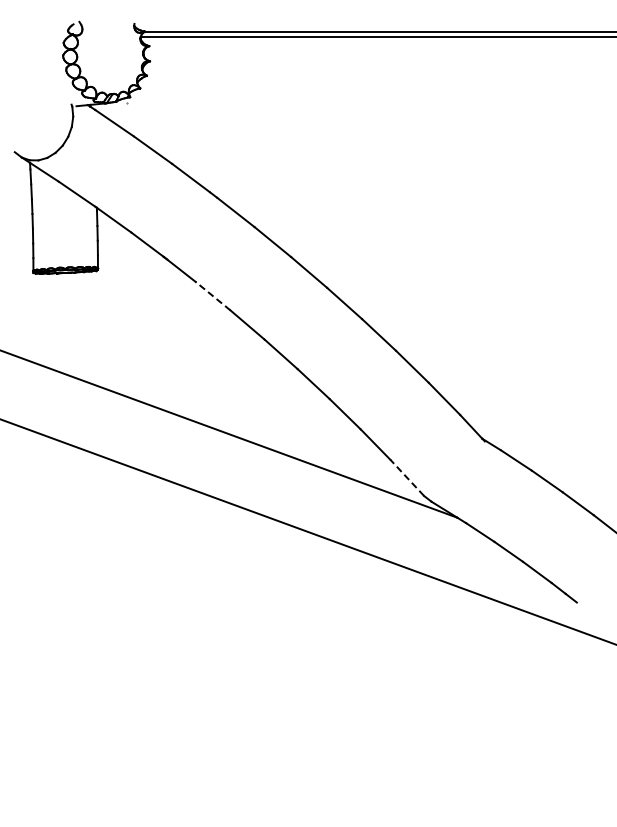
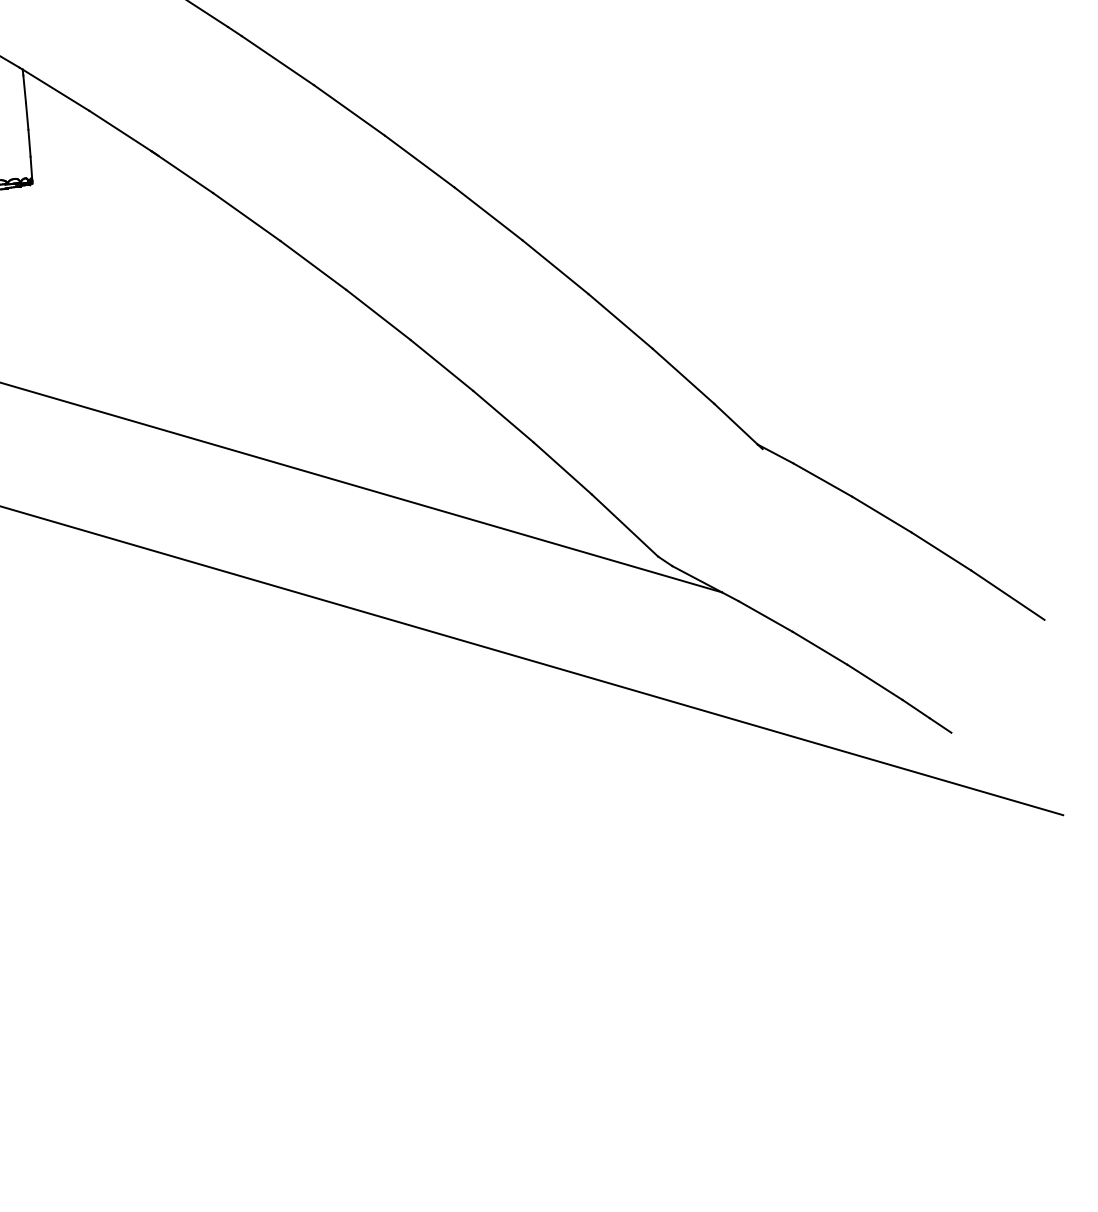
line: (212, 295) -> (245, 215), dashed -> solid
line: (407, 477) -> (625, 524), dashed -> solid

